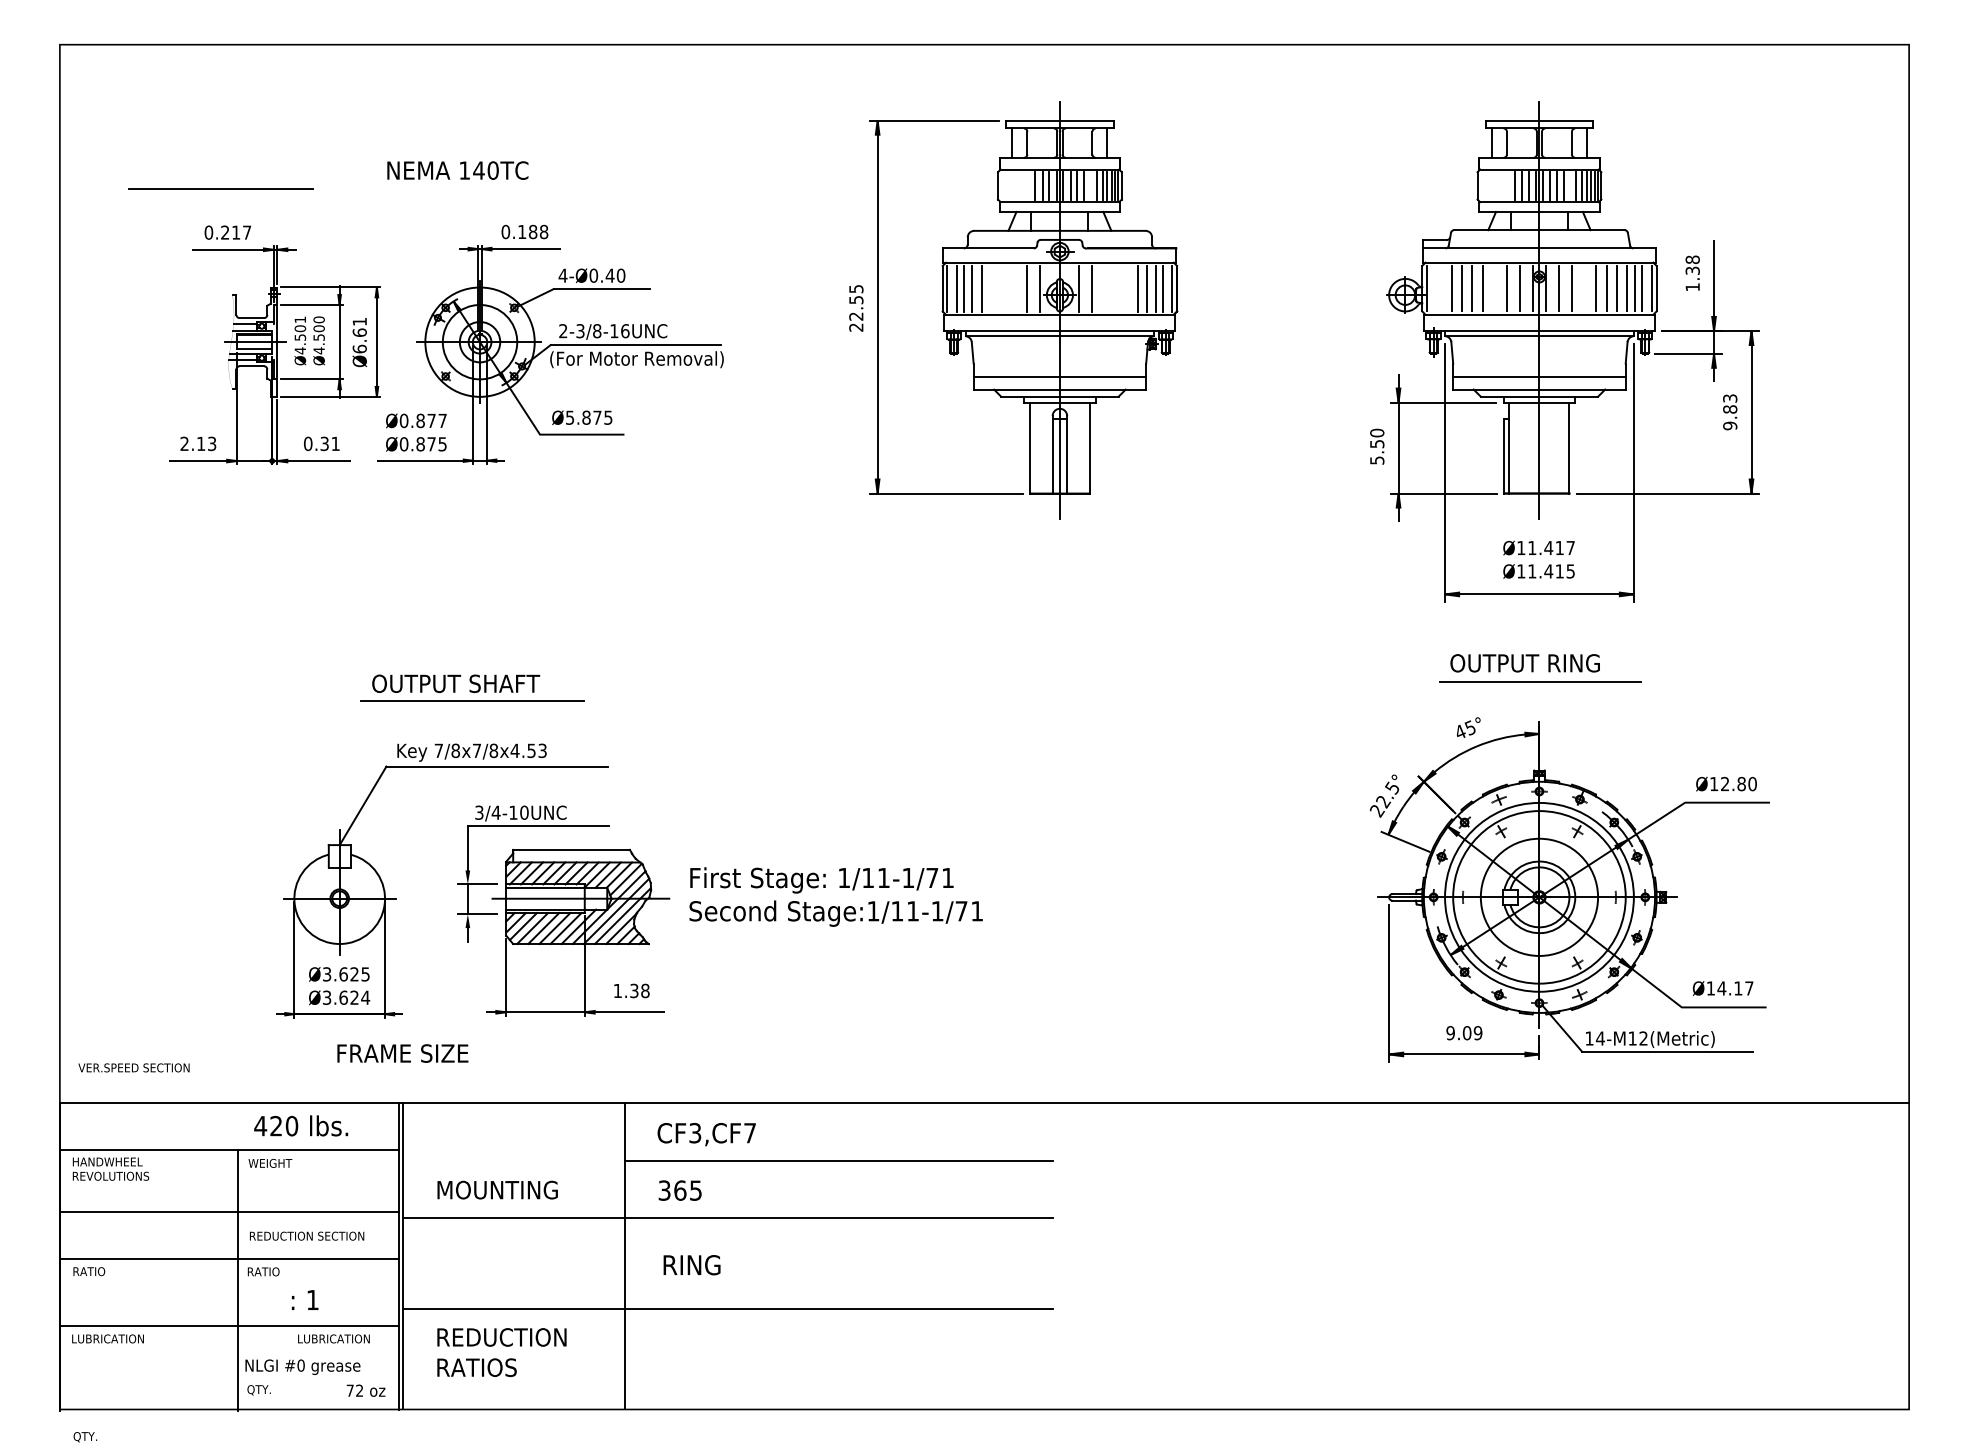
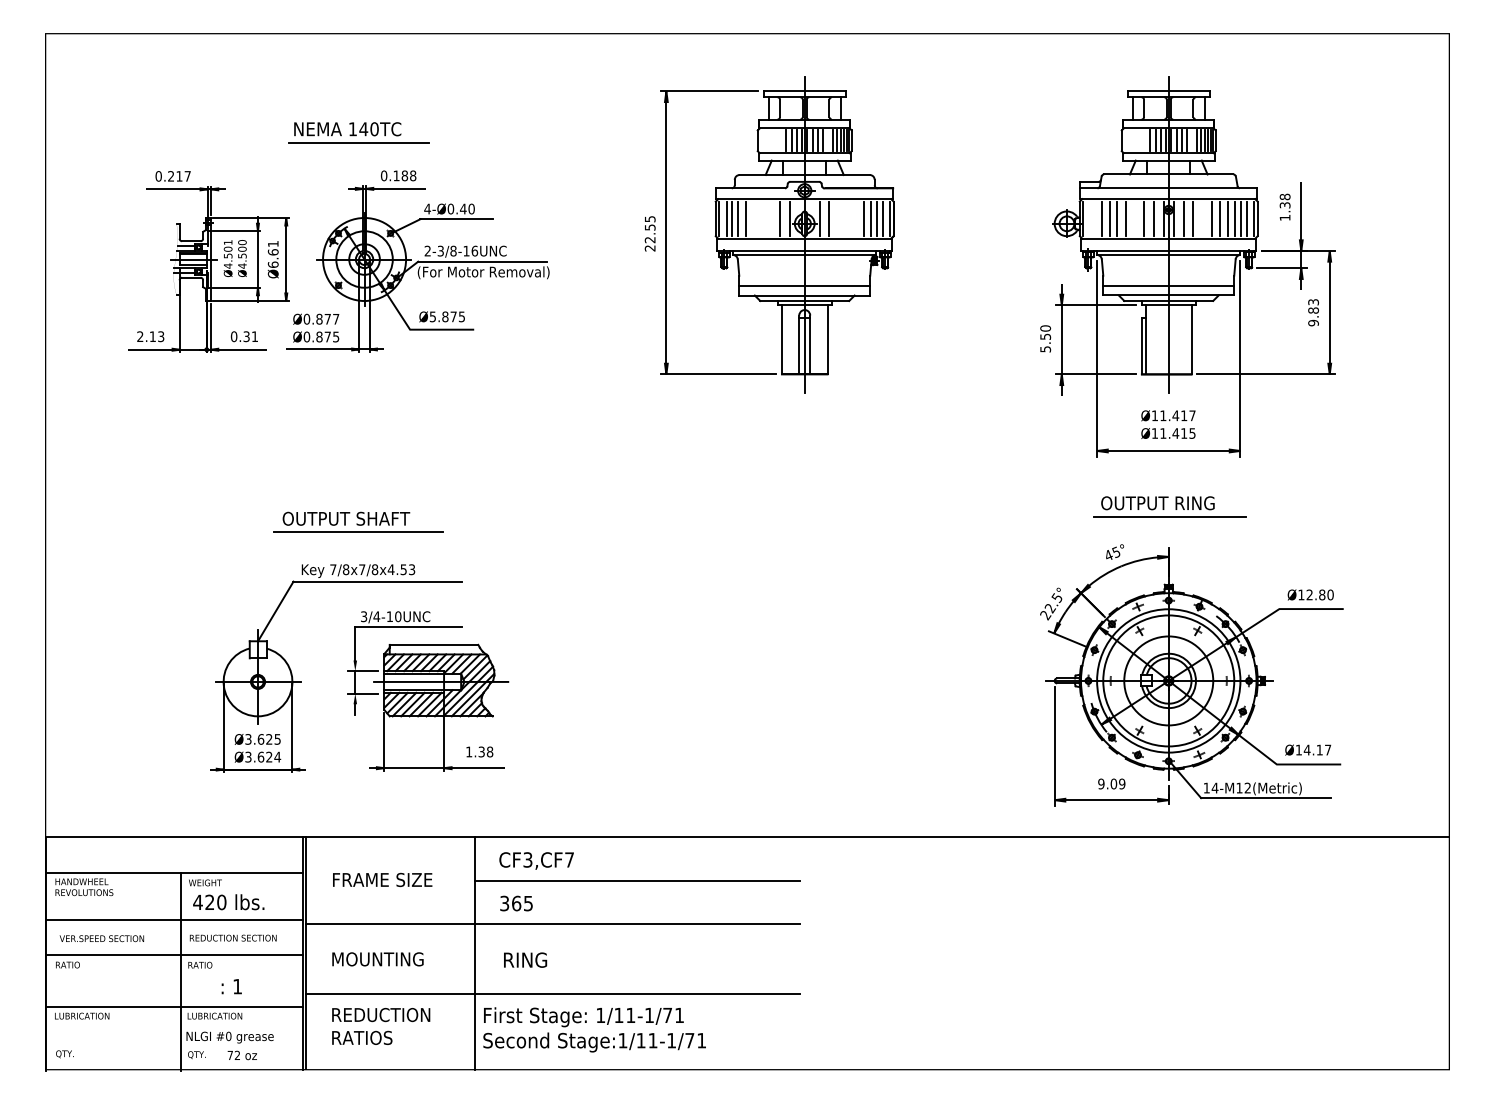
line: (220, 188) -> (358, 142), moved
text: (835, 896) -> (594, 1029), moved
text: (402, 1053) -> (382, 879), moved
text: (133, 1067) -> (101, 938), moved
text: (301, 1125) -> (229, 901), moved
text: (497, 1189) -> (377, 958), moved
text: (333, 1338) -> (214, 1015), moved
text: (365, 1390) -> (241, 1055), moved
text: (85, 1437) -> (65, 1054), moved

